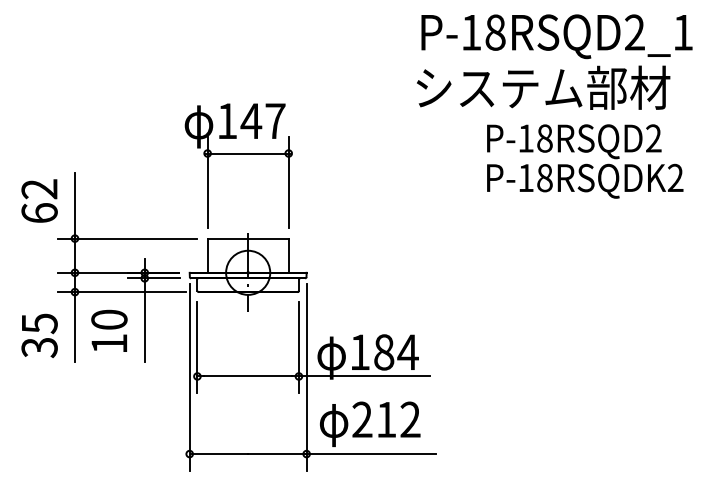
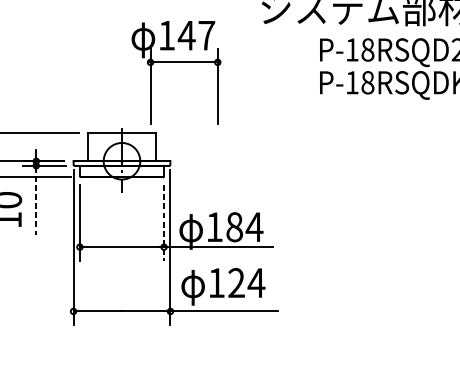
part: (238, 154) -> (176, 63), moved
line: (144, 321) -> (36, 201), solid -> dashed
line: (298, 347) -> (163, 223), solid -> dashed
text: (386, 419) -> (236, 282), 212 -> 124

